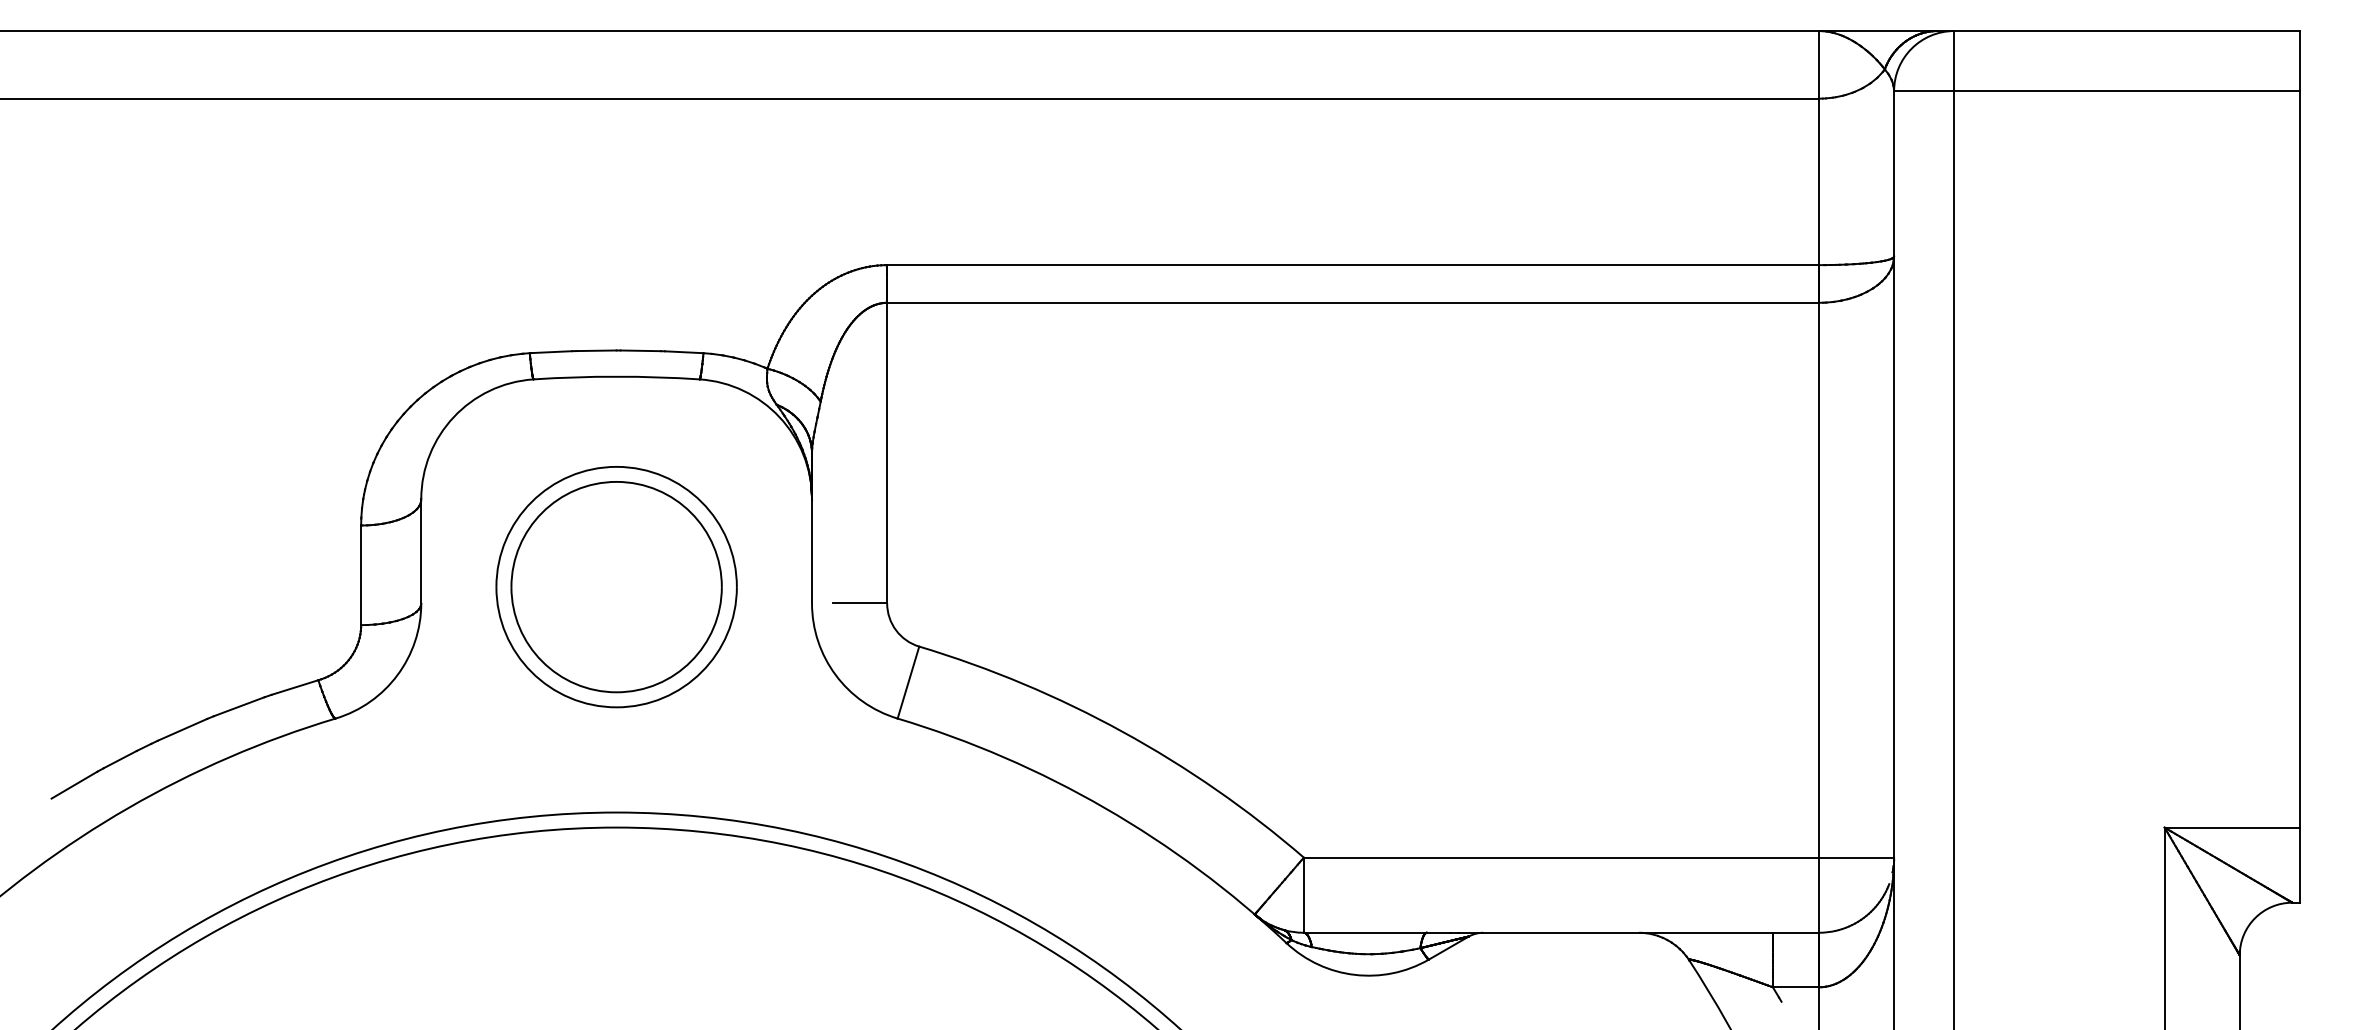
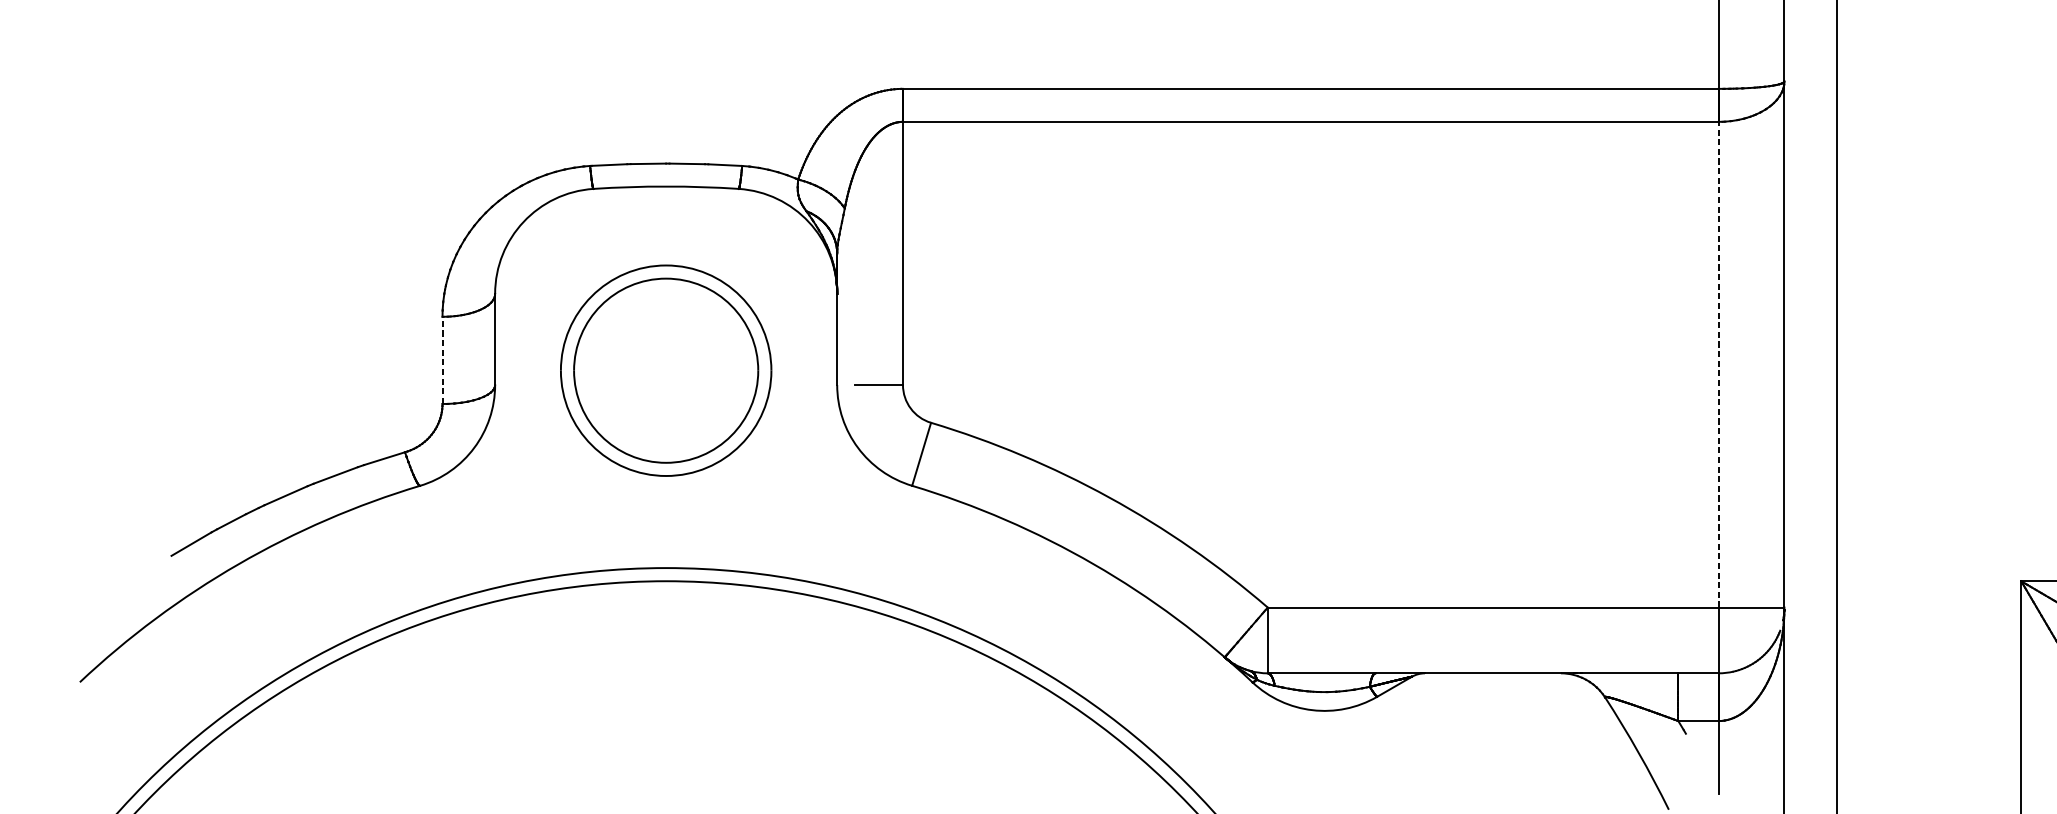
line: (361, 575) -> (442, 360), solid -> dashed
line: (1818, 579) -> (1718, 364), solid -> dashed

